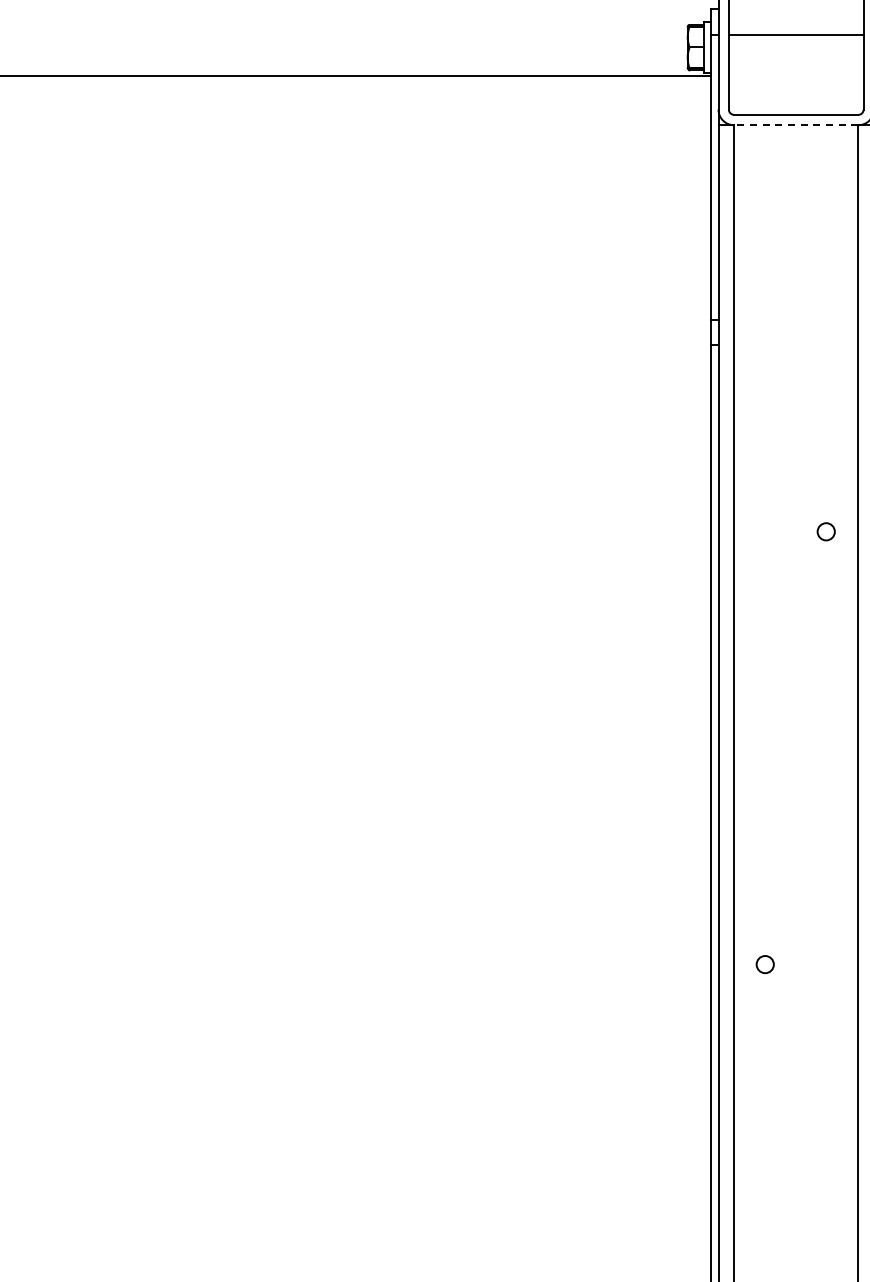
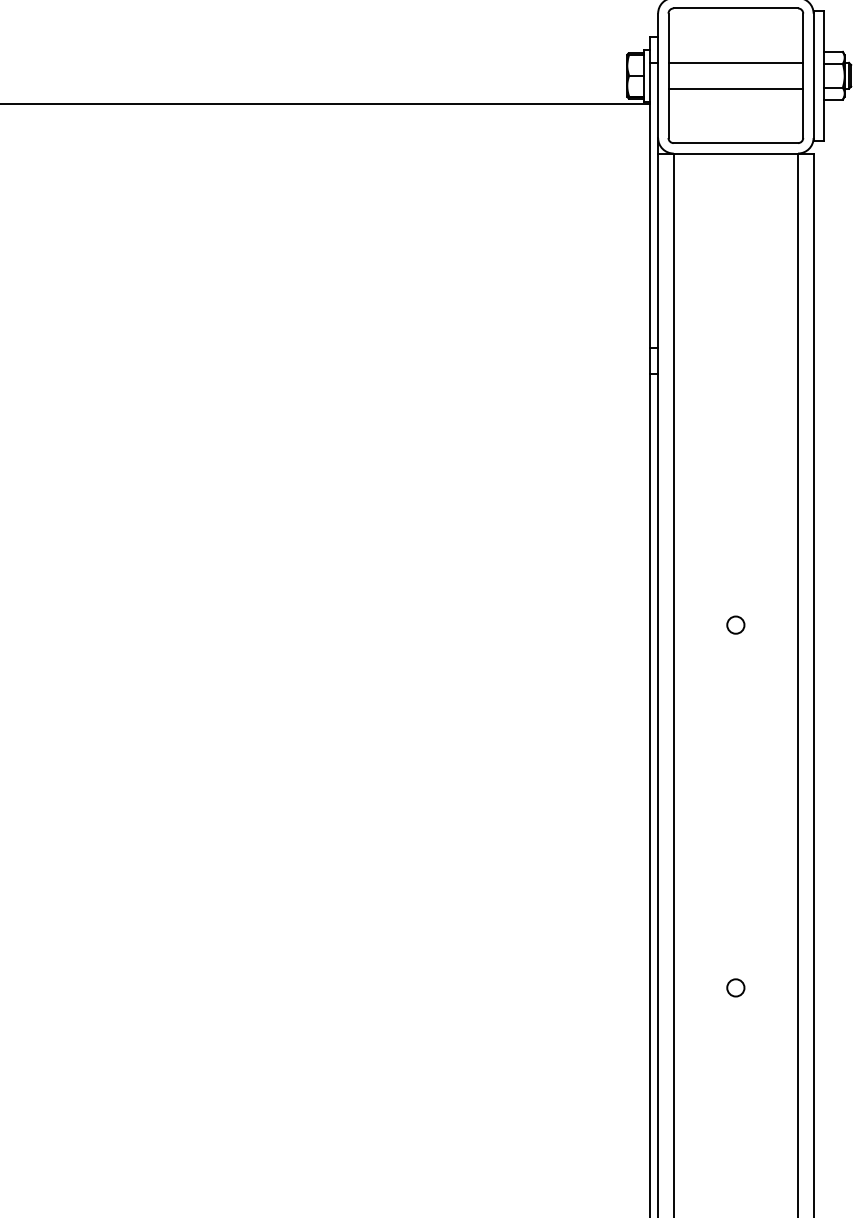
line: (795, 60) -> (735, 88), added
line: (795, 125) -> (735, 153), dashed -> solid
circle: (825, 531) -> (735, 624), moved
circle: (764, 964) -> (735, 987), moved

